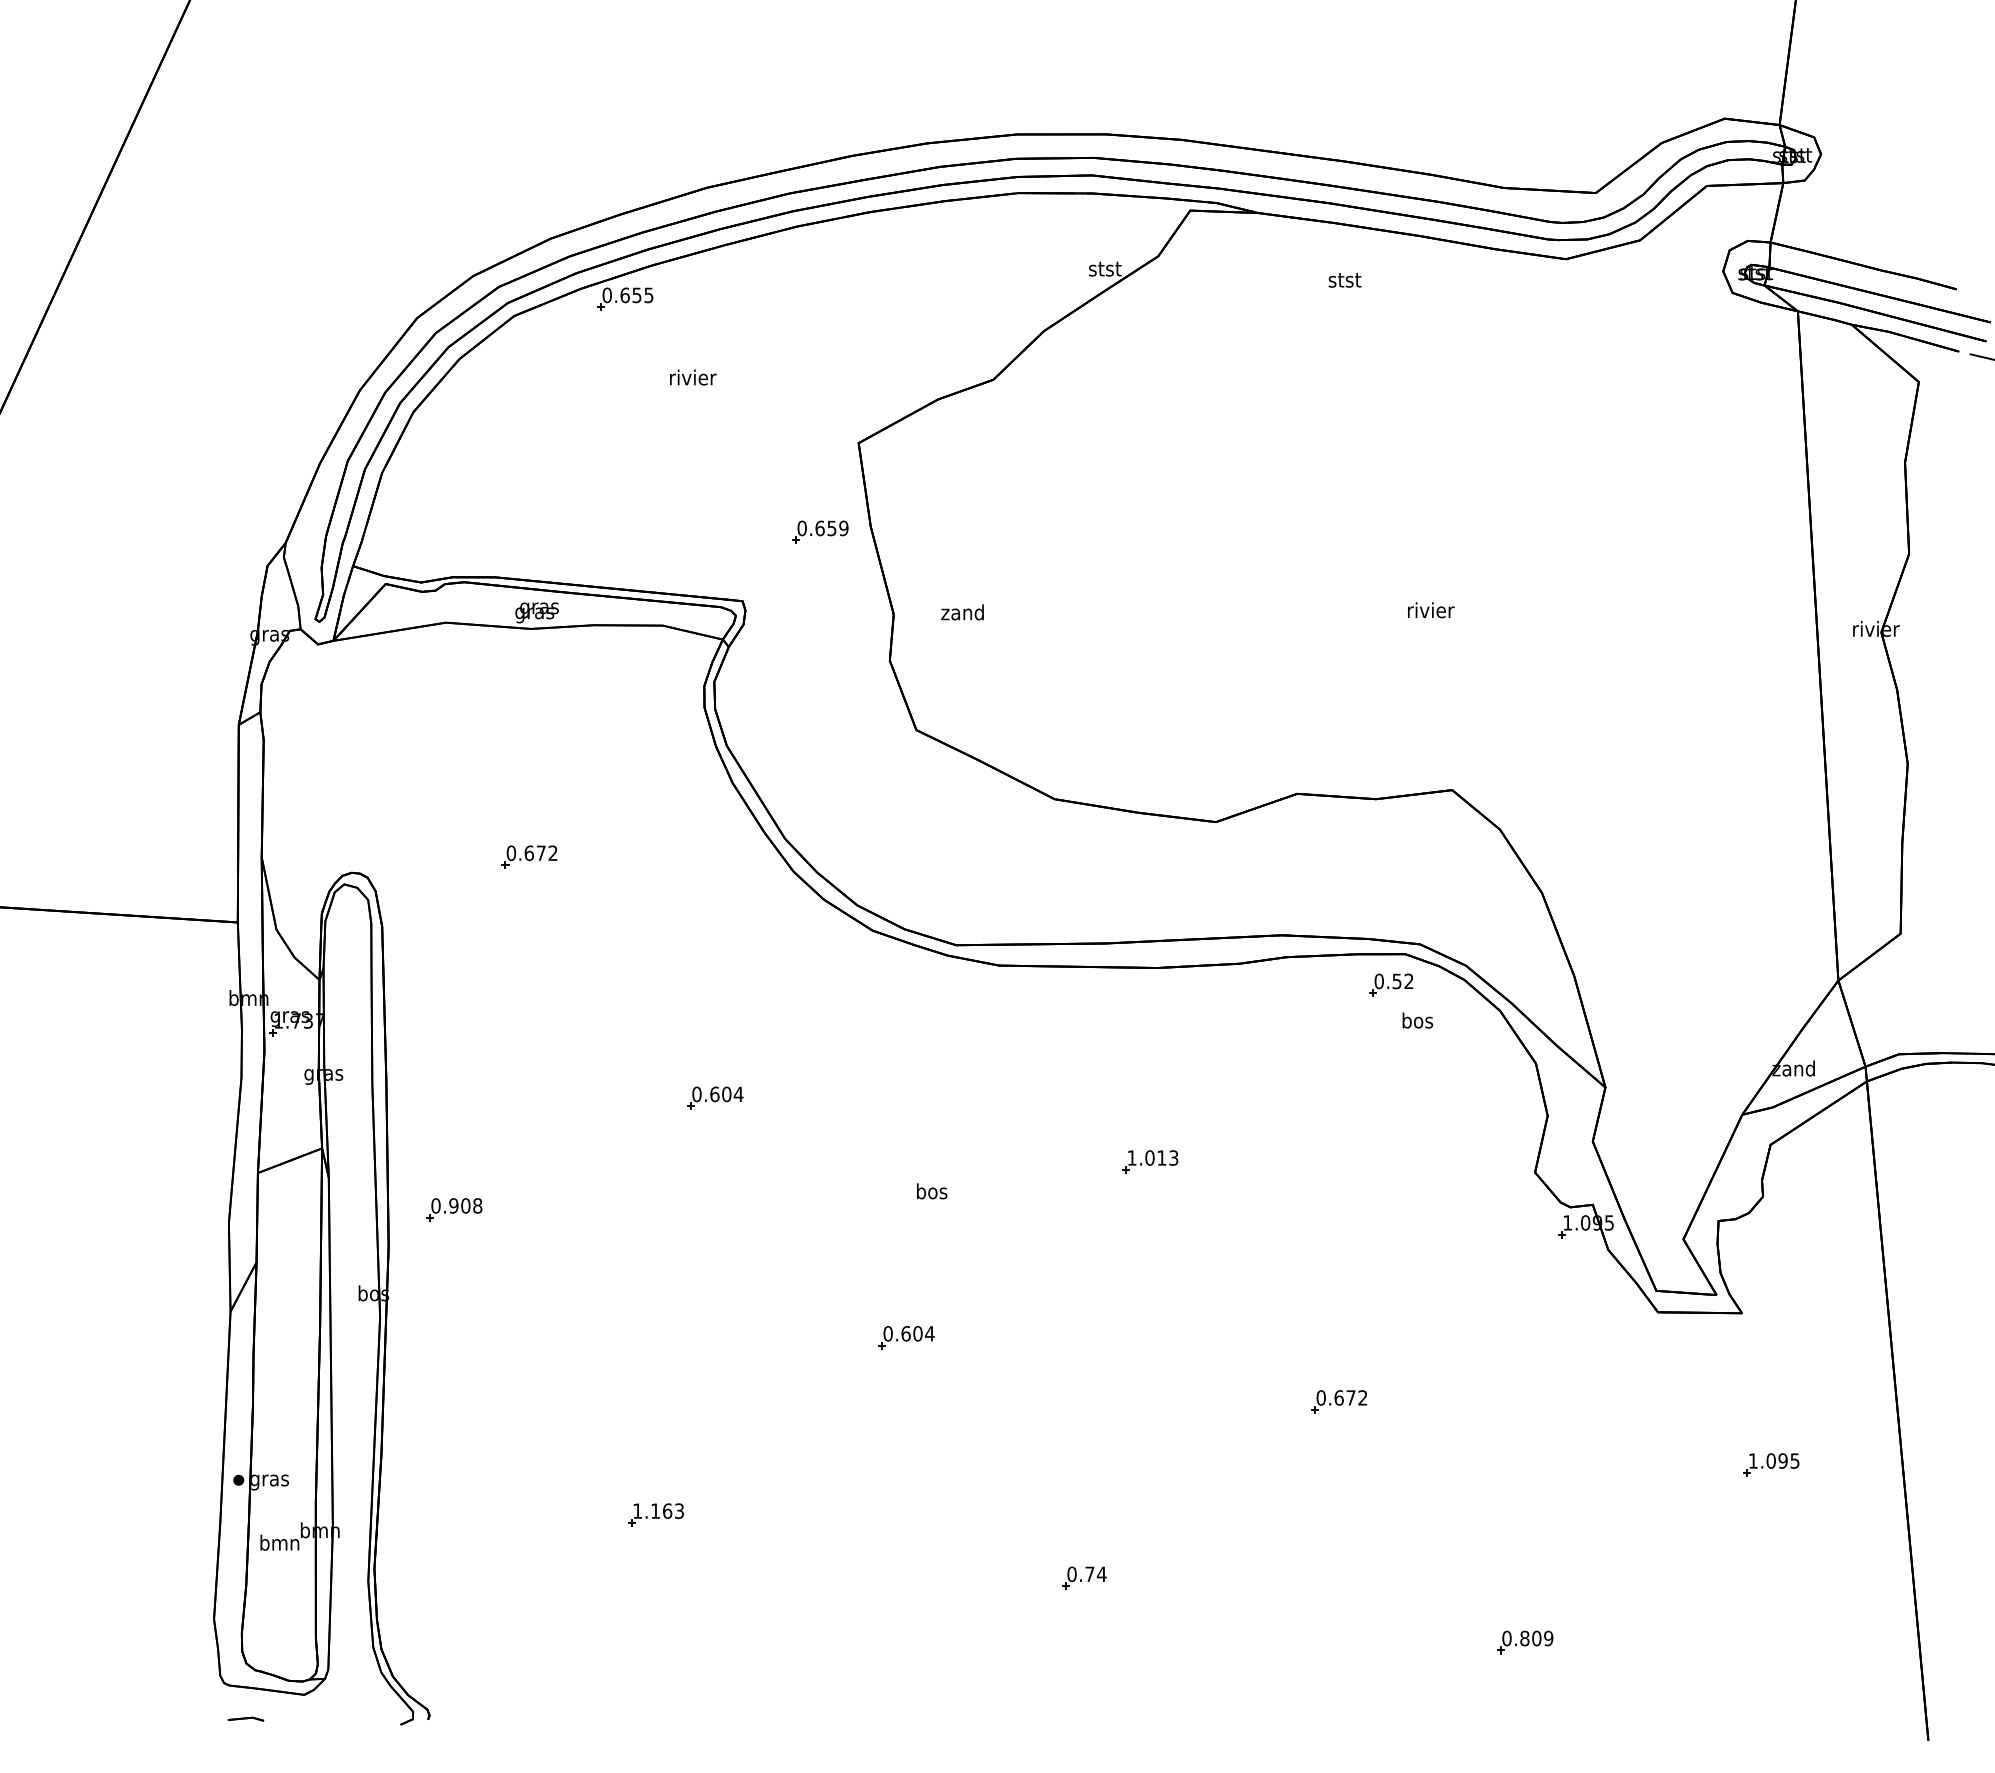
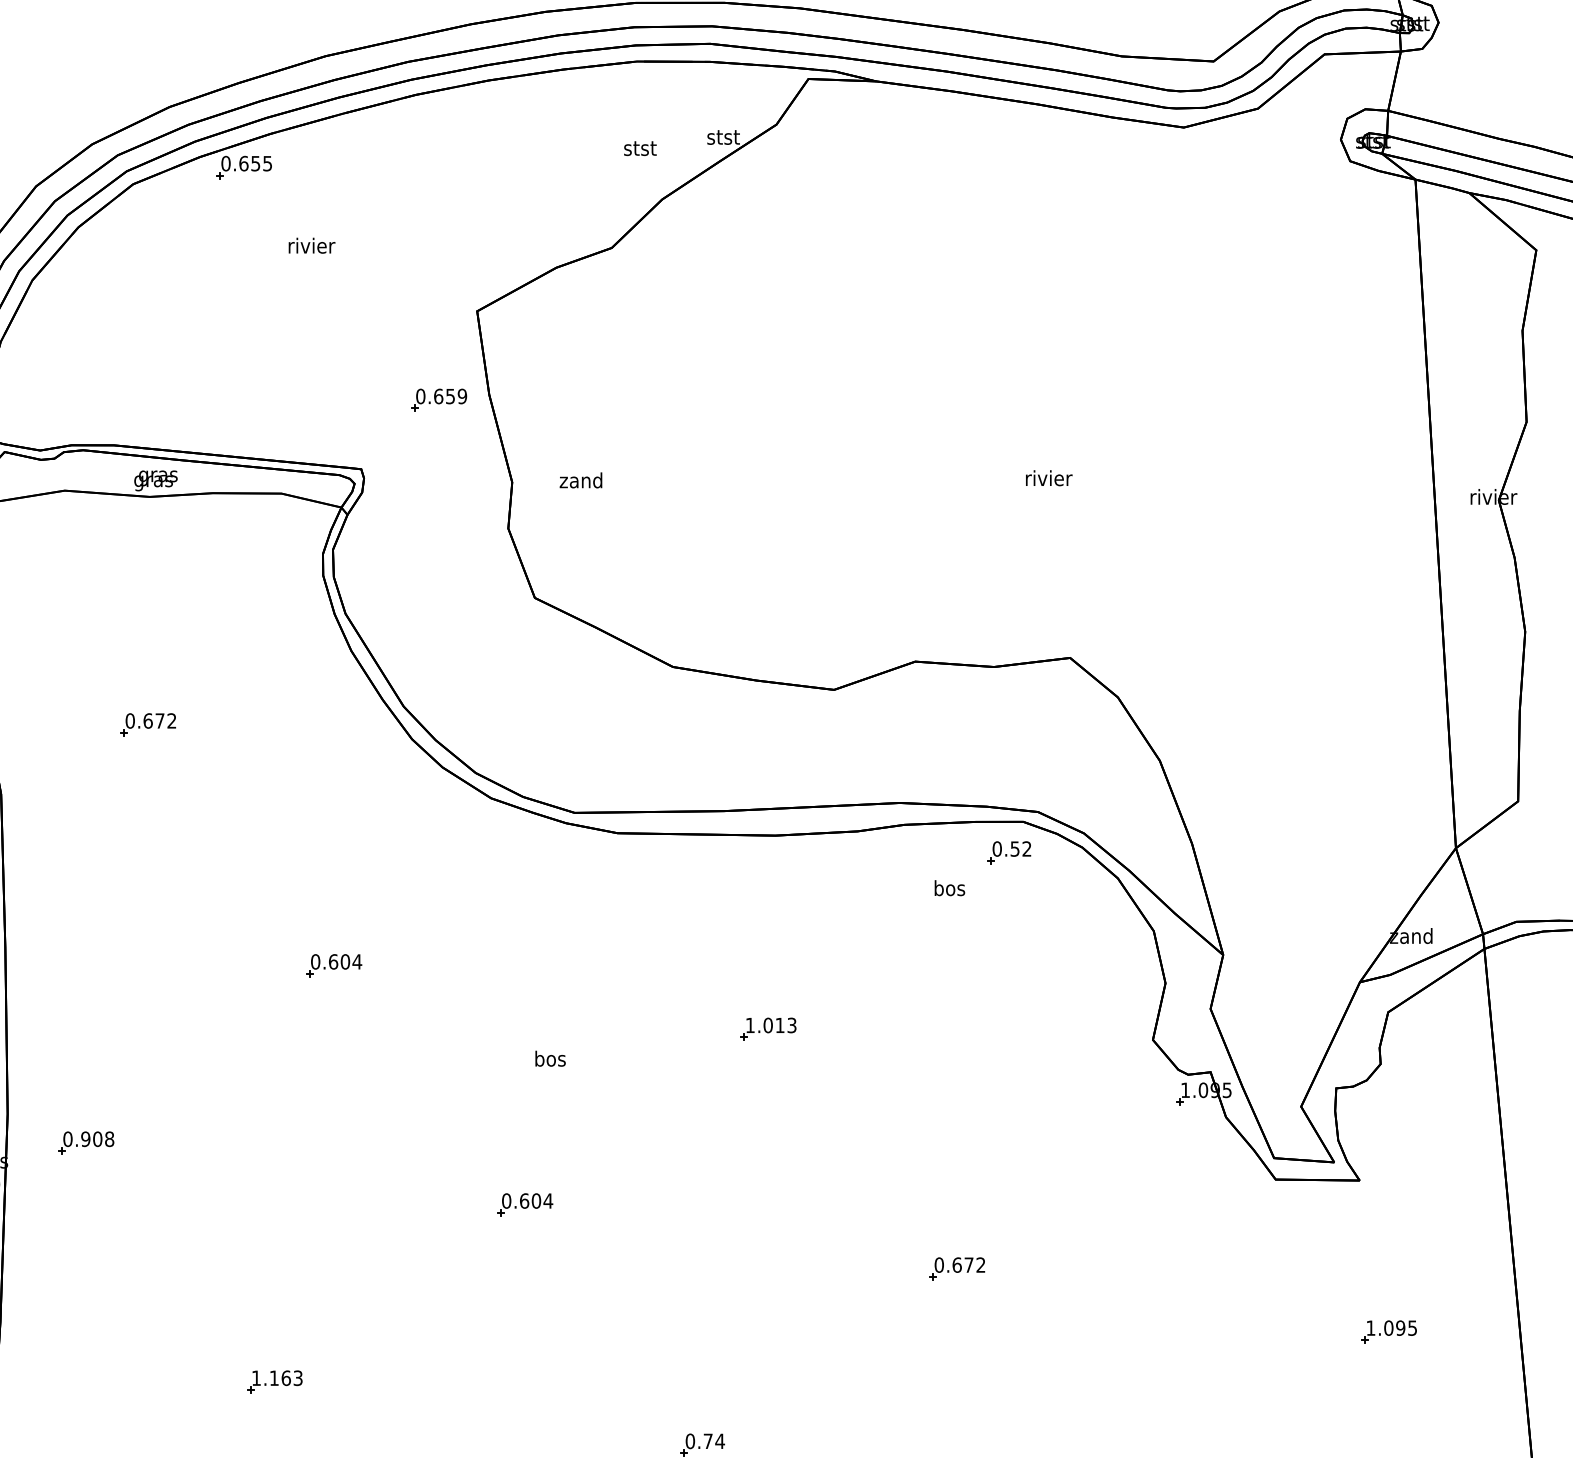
text: (1344, 280) -> (639, 148), moved
text: (1417, 1020) -> (949, 888), moved
part: (454, 1209) -> (86, 1142), moved

